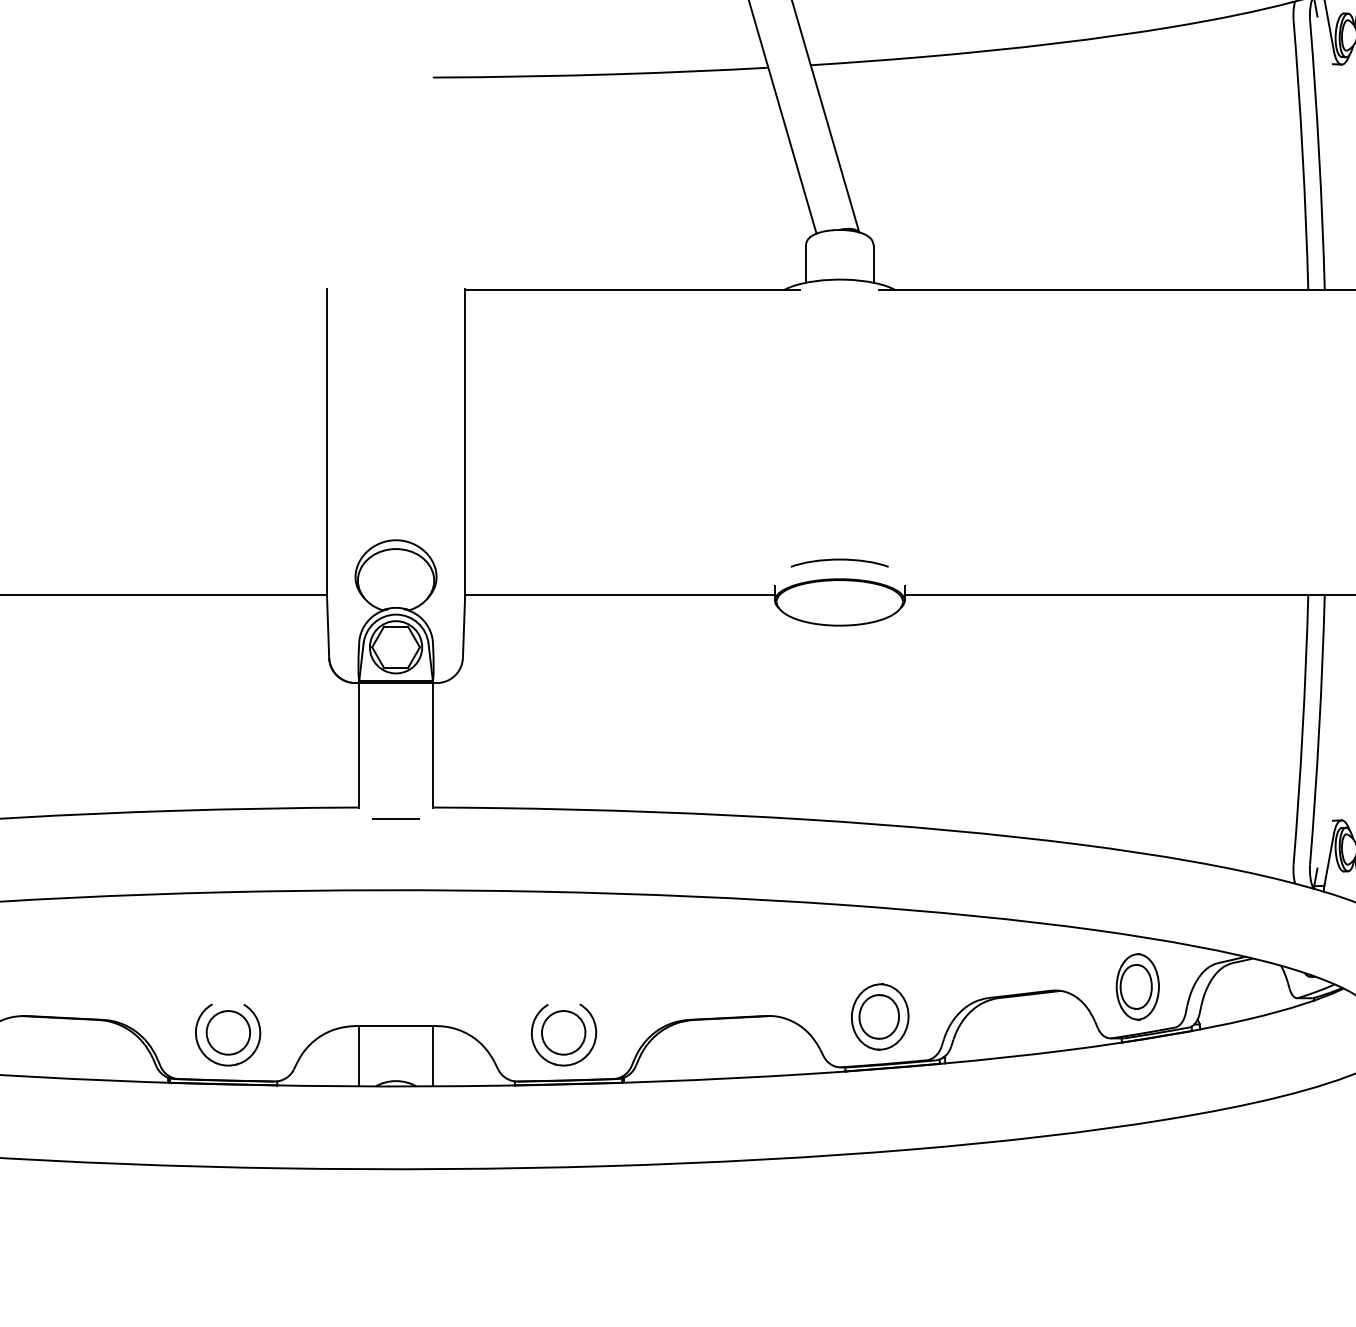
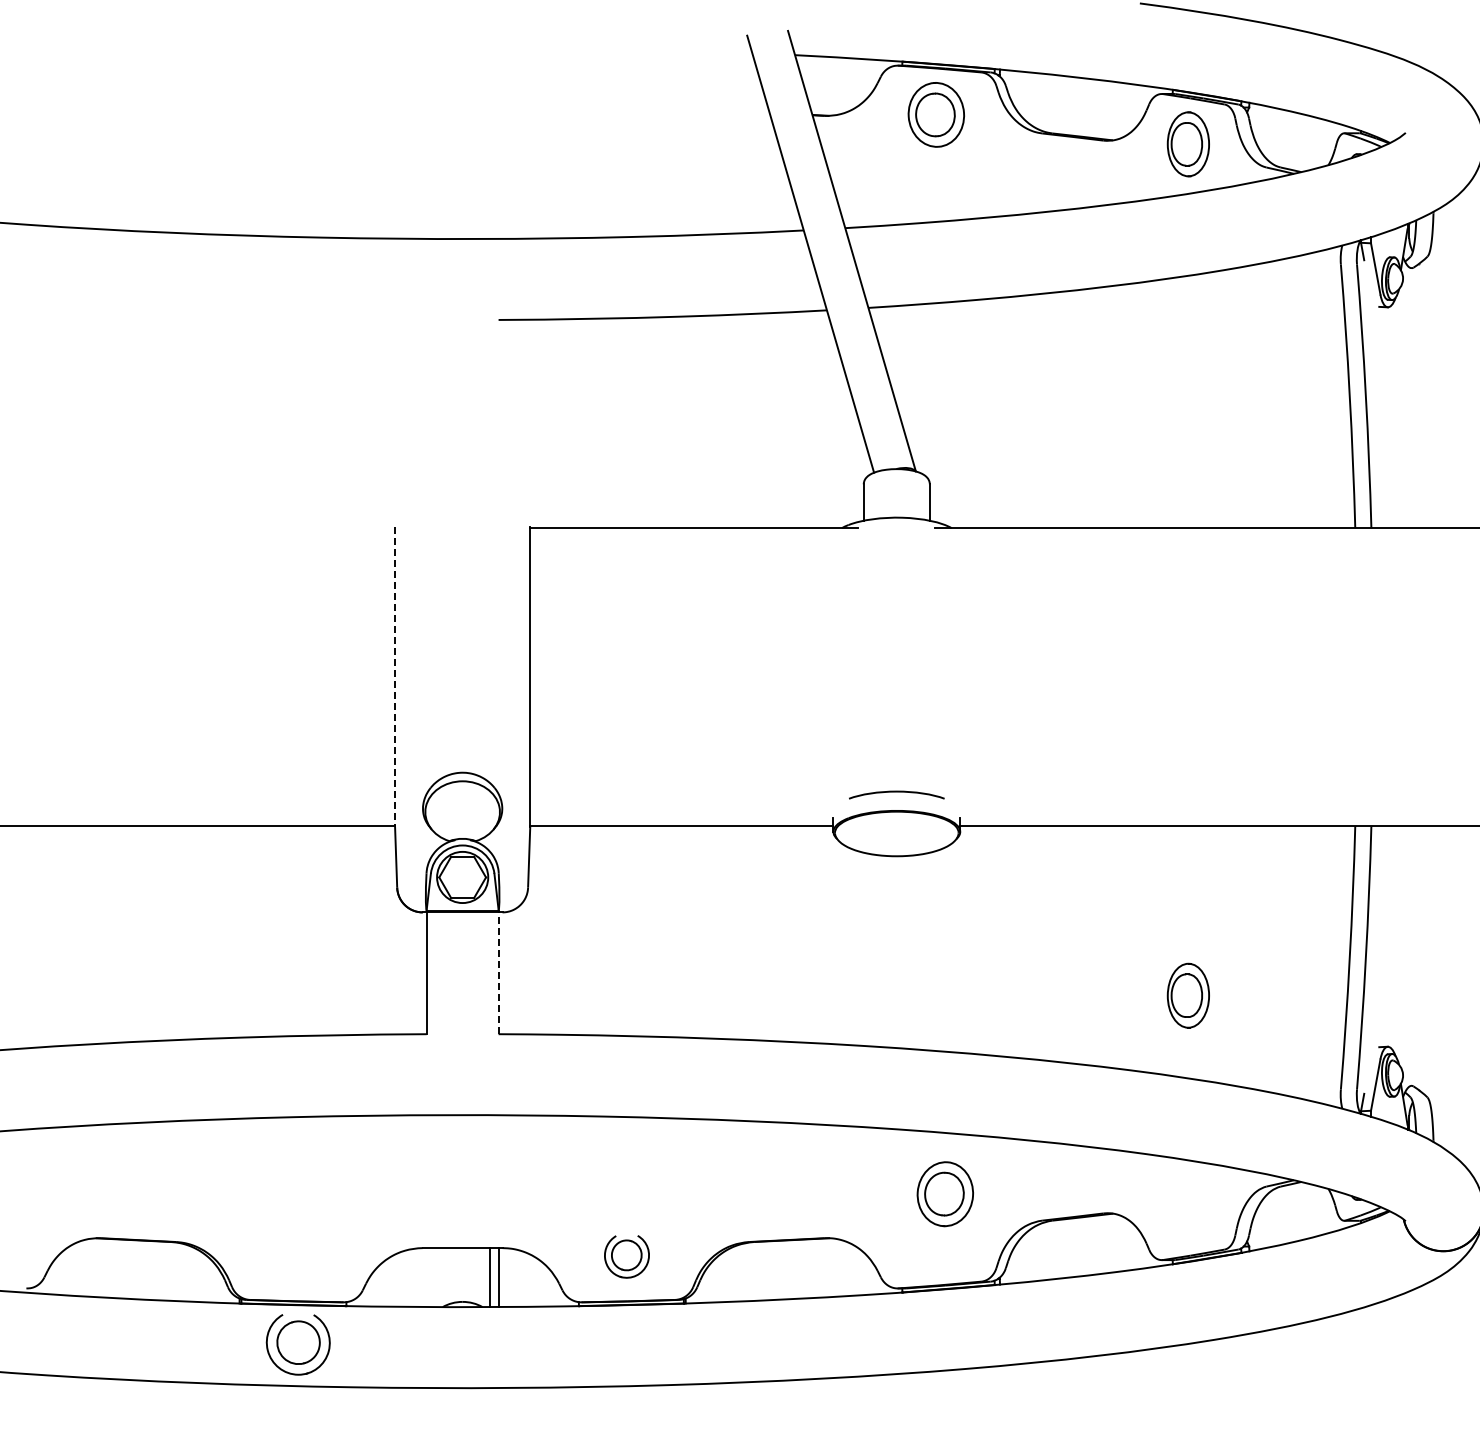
line: (327, 442) -> (395, 677), solid -> dashed
line: (432, 745) -> (498, 973), solid -> dashed
line: (395, 819) -> (462, 1045), removed
part: (1136, 986) -> (1187, 995), moved
part: (879, 1017) -> (944, 1194), moved
part: (227, 1034) -> (297, 1344), moved
part: (563, 1034) -> (626, 1256), size x0.7
line: (359, 1056) -> (489, 1277), moved

